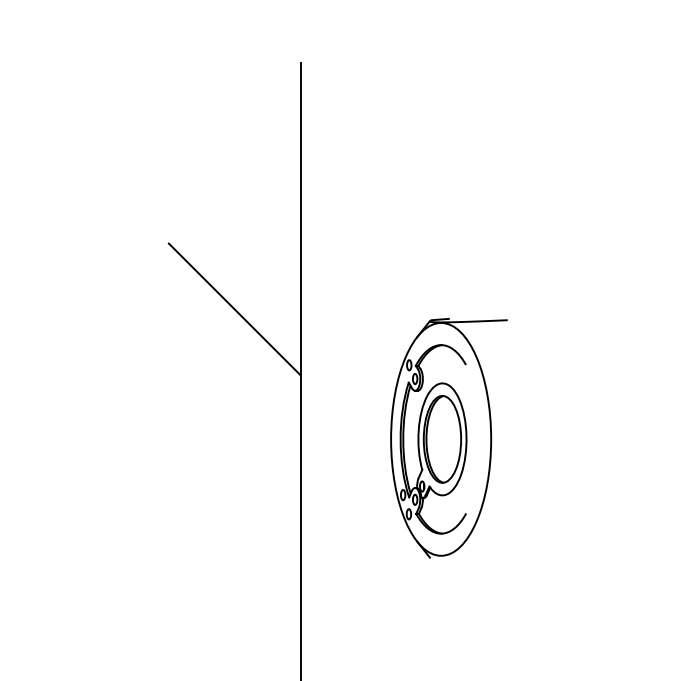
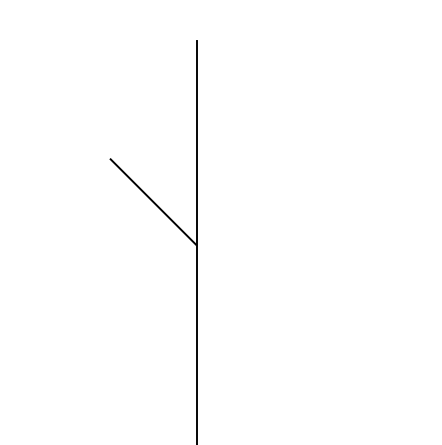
part: (447, 438) -> (292, 286), removed

